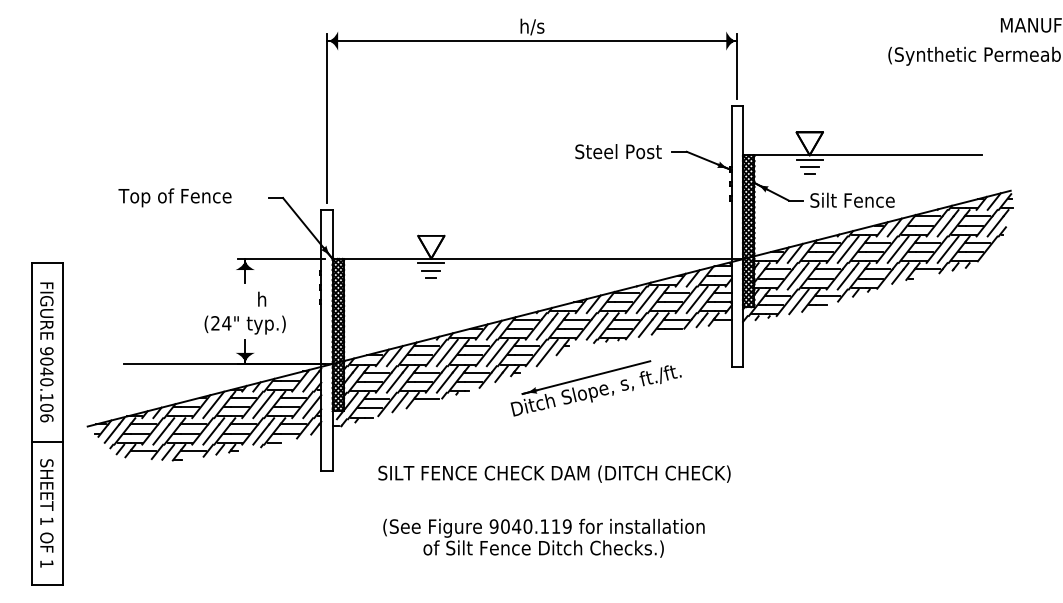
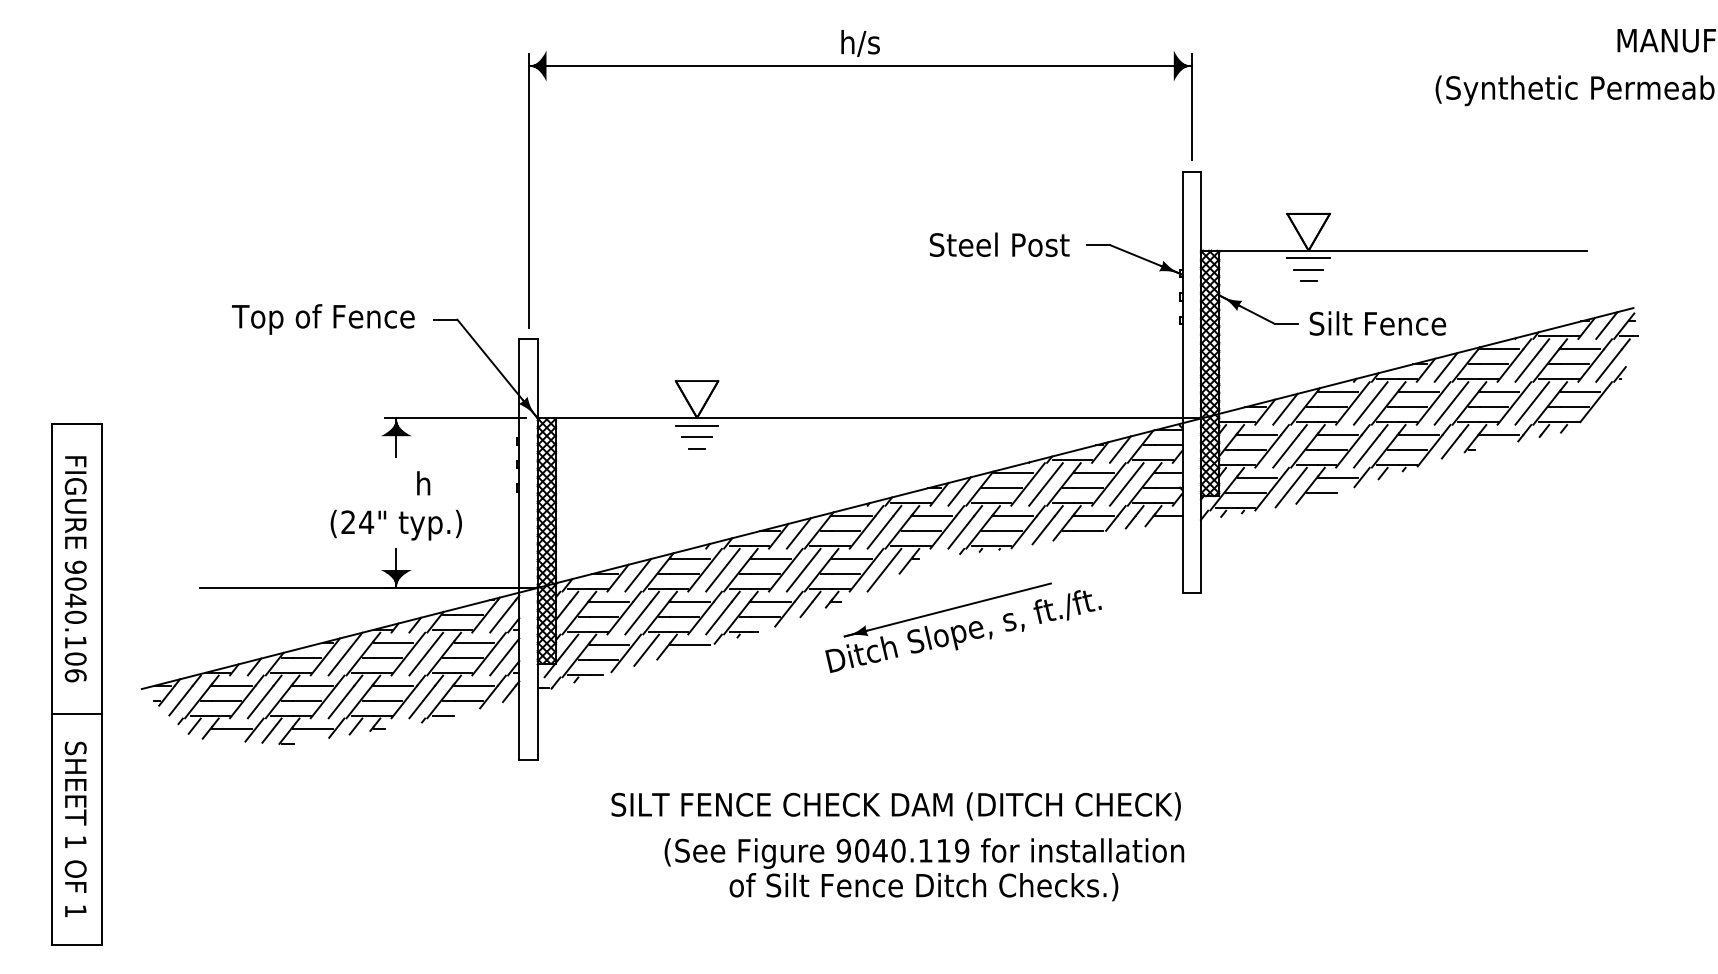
text: (174, 197) -> (322, 318), moved
text: (554, 473) -> (896, 805), moved
text: (543, 537) -> (923, 868), moved

